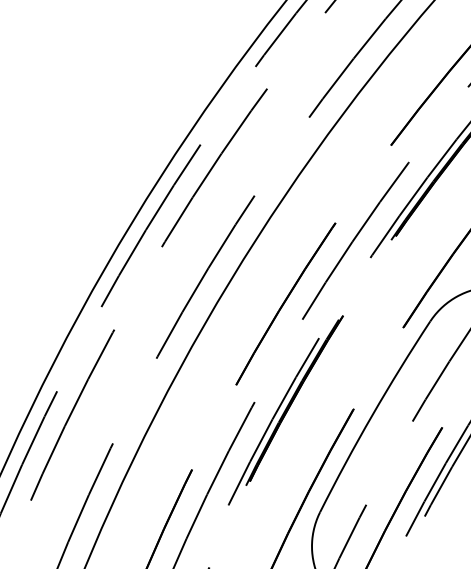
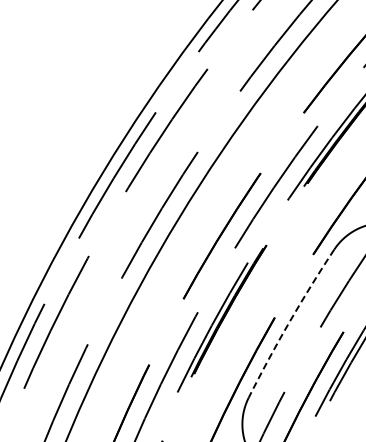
arc: (372, 415) -> (289, 322), solid -> dashed

